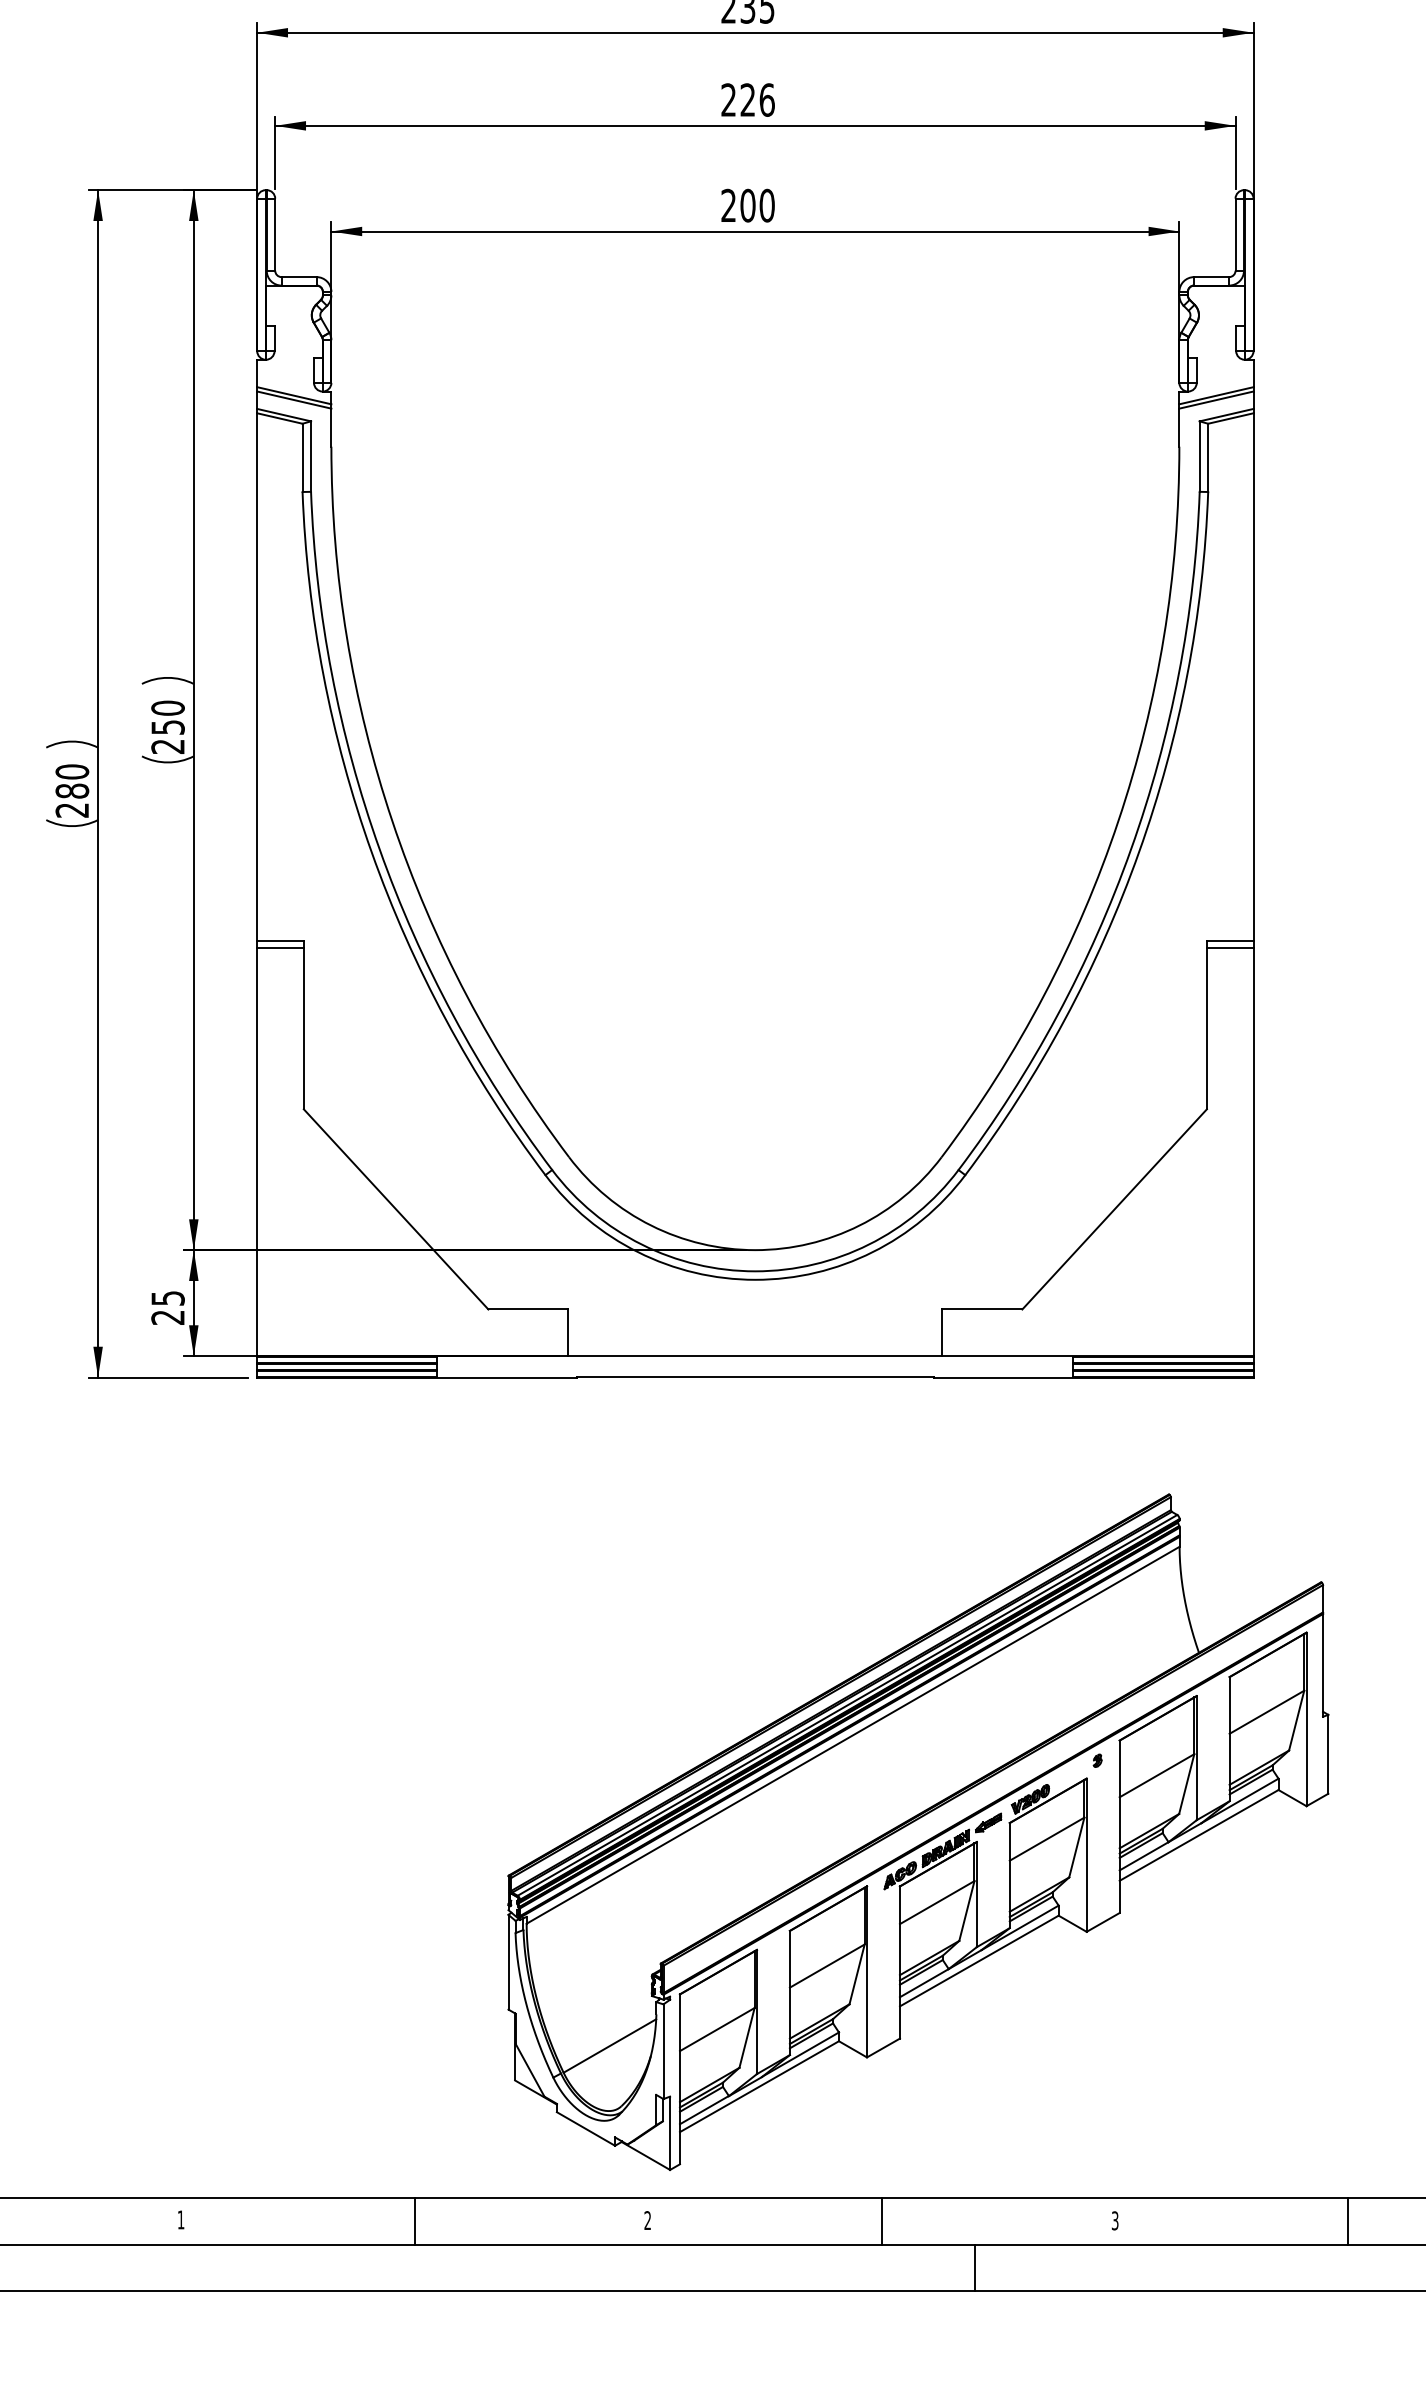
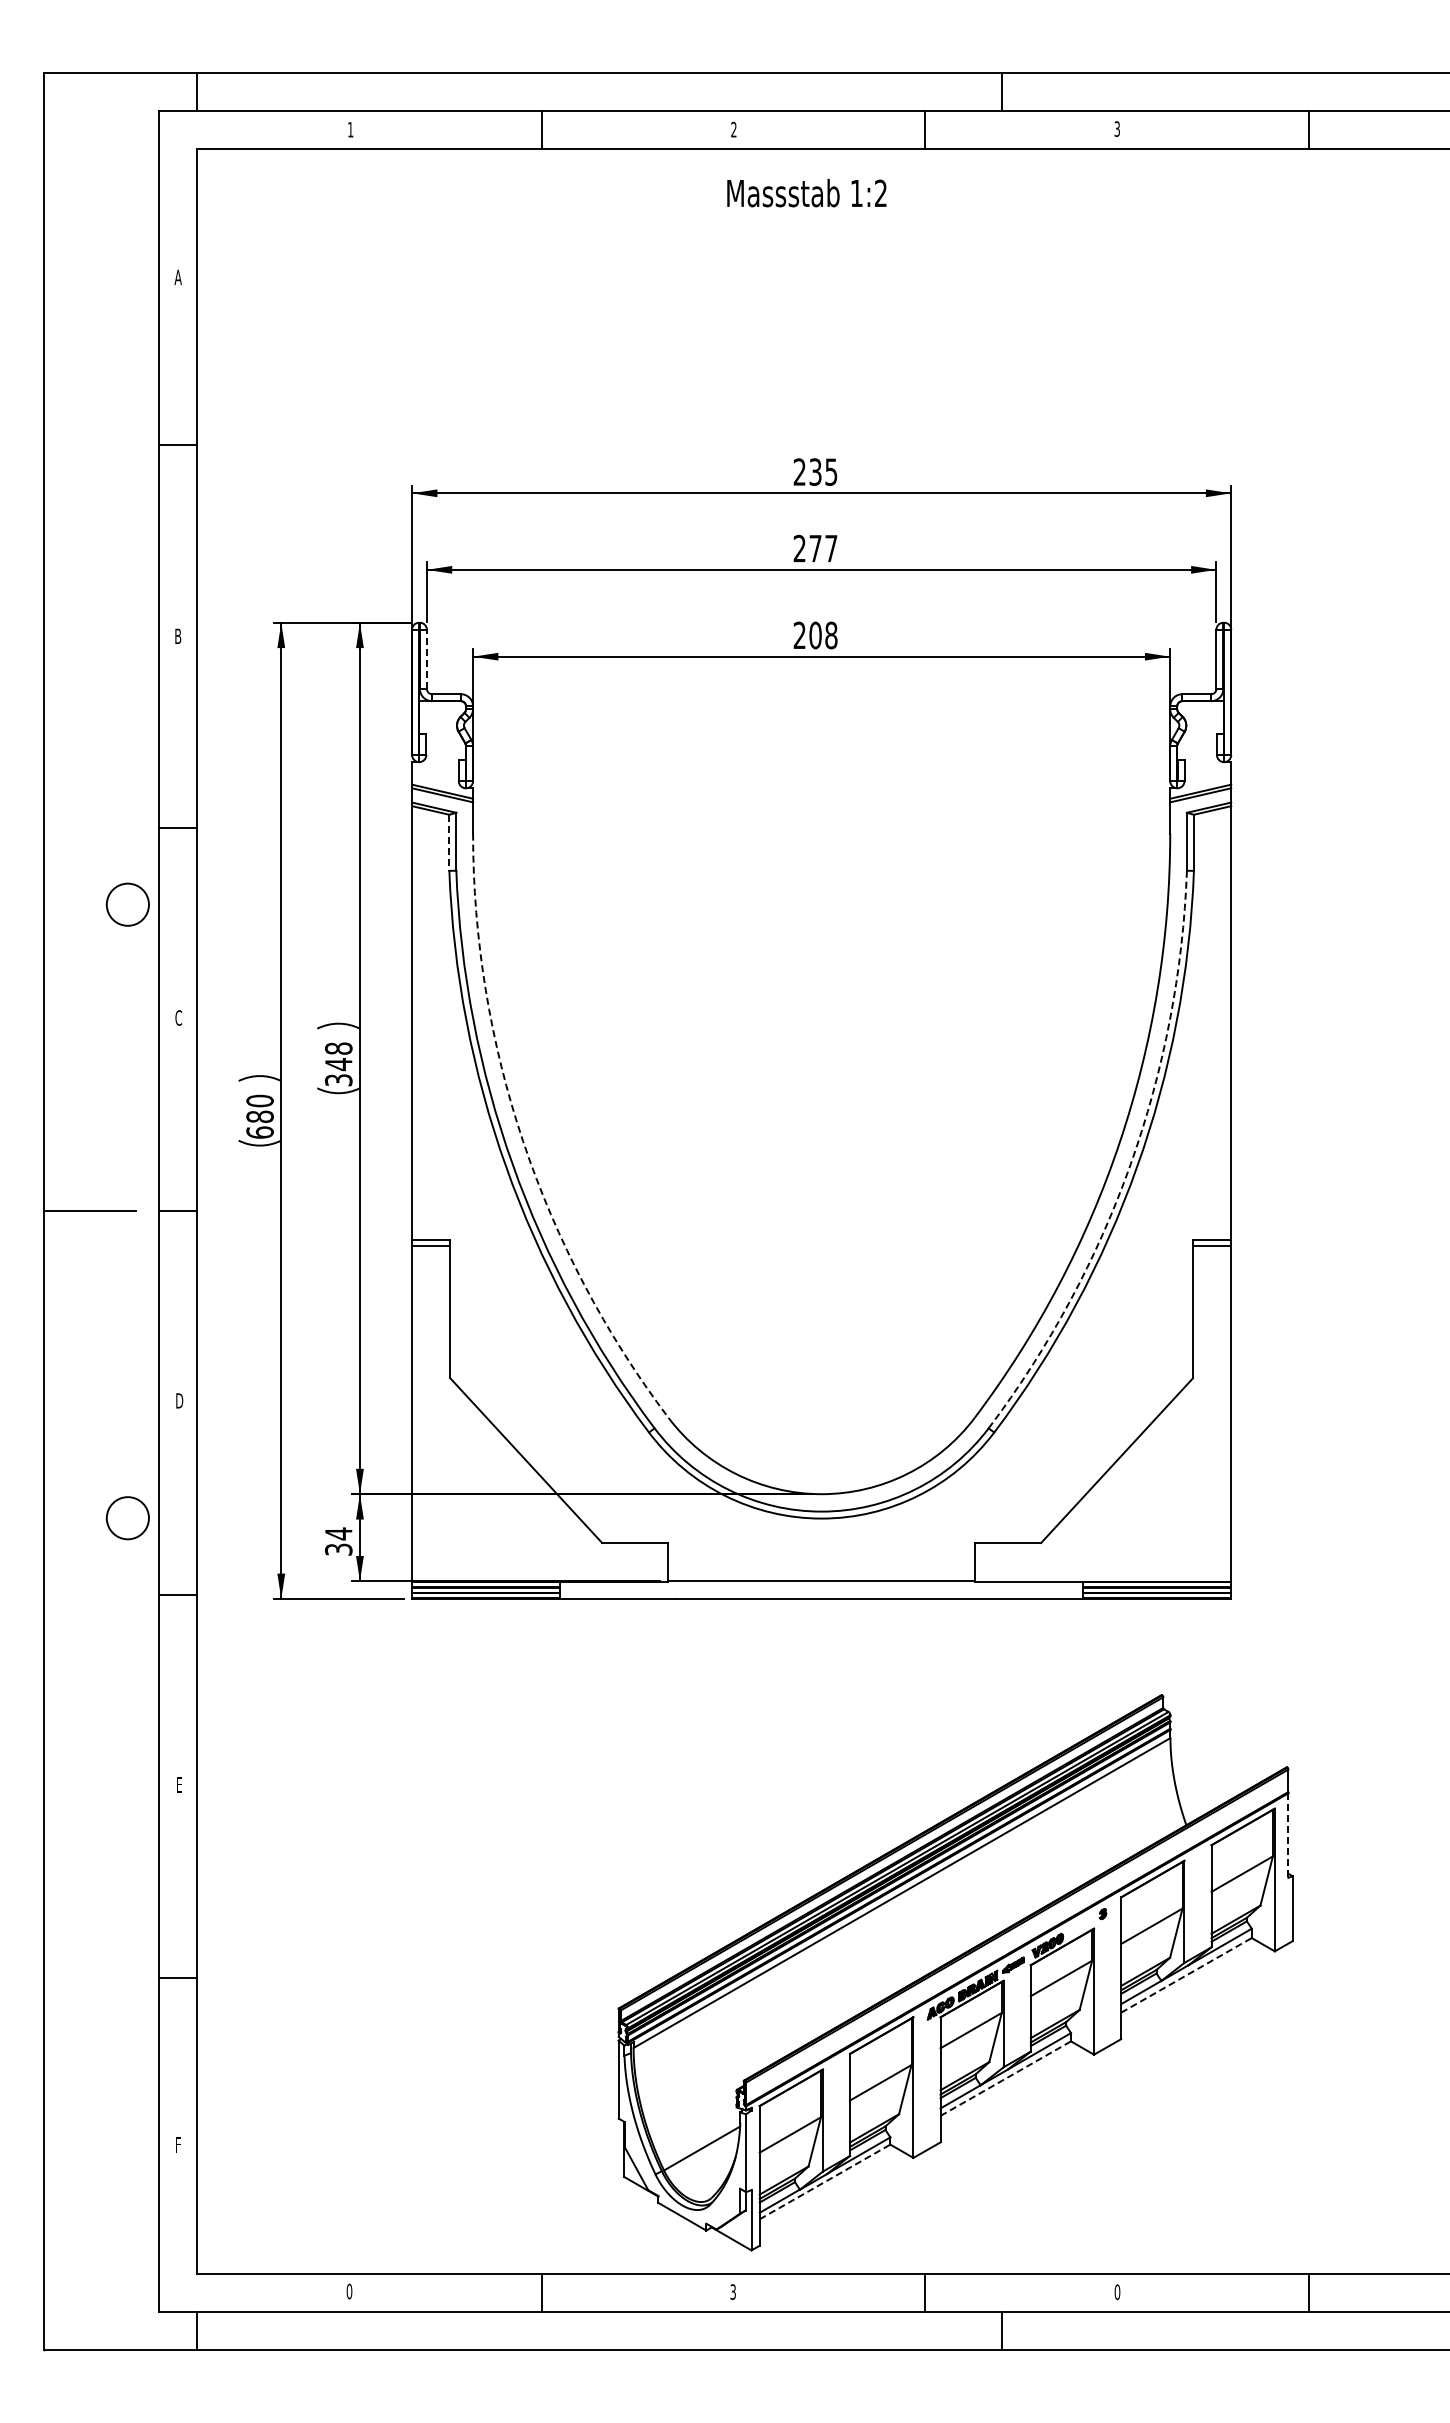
text: (757, 99) -> (823, 548), 226 -> 277
text: (767, 205) -> (831, 635), 200 -> 208
line: (274, 234) -> (426, 659), solid -> dashed
line: (302, 458) -> (449, 843), solid -> dashed
text: (167, 727) -> (338, 1064), 250 -> 348
text: (71, 810) -> (259, 1132), 280 -> 680
arc: (392, 821) -> (523, 1141), solid -> dashed
arc: (1131, 849) -> (1130, 1164), solid -> dashed
text: (167, 1307) -> (338, 1541), 25 -> 34
line: (1323, 1666) -> (1288, 1836), solid -> dashed
line: (1199, 1835) -> (1186, 1975), solid -> dashed
line: (980, 1960) -> (1006, 2078), solid -> dashed
line: (760, 2086) -> (825, 2181), solid -> dashed
text: (181, 2219) -> (349, 2291), 1 -> 0
text: (646, 2219) -> (732, 2291), 2 -> 3
text: (1115, 2221) -> (1117, 2292), 3 -> 0

